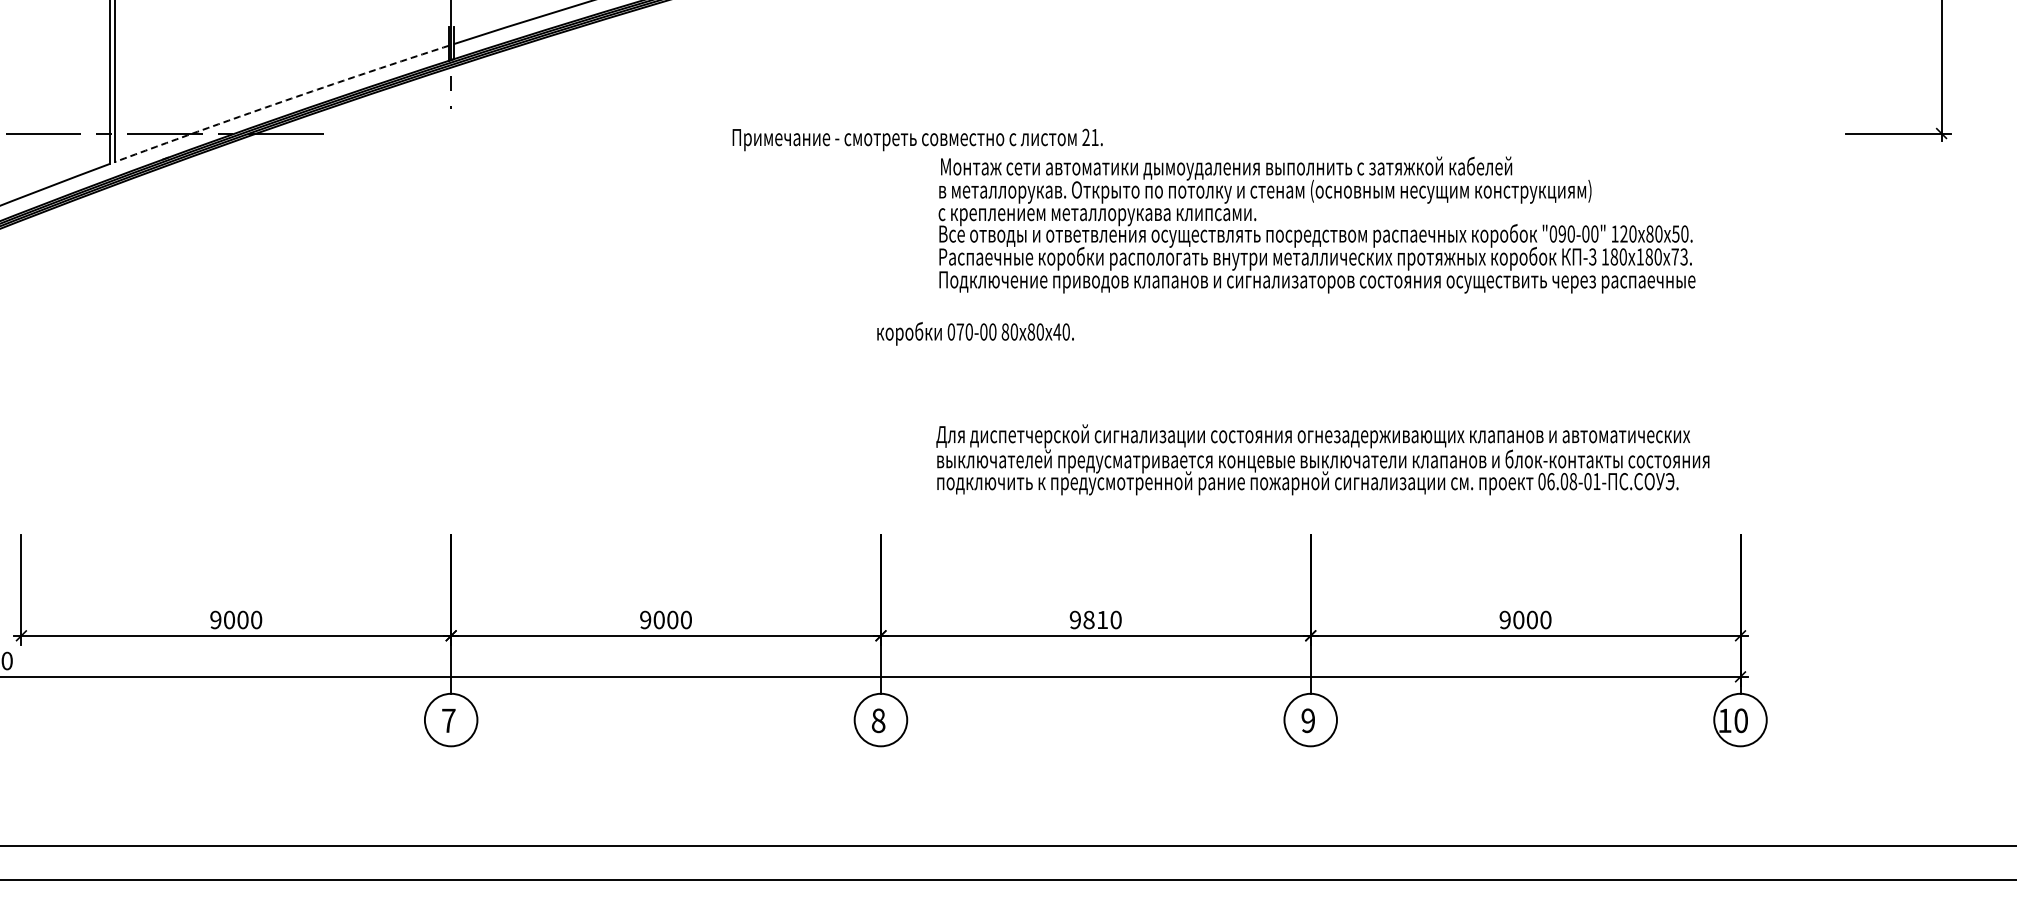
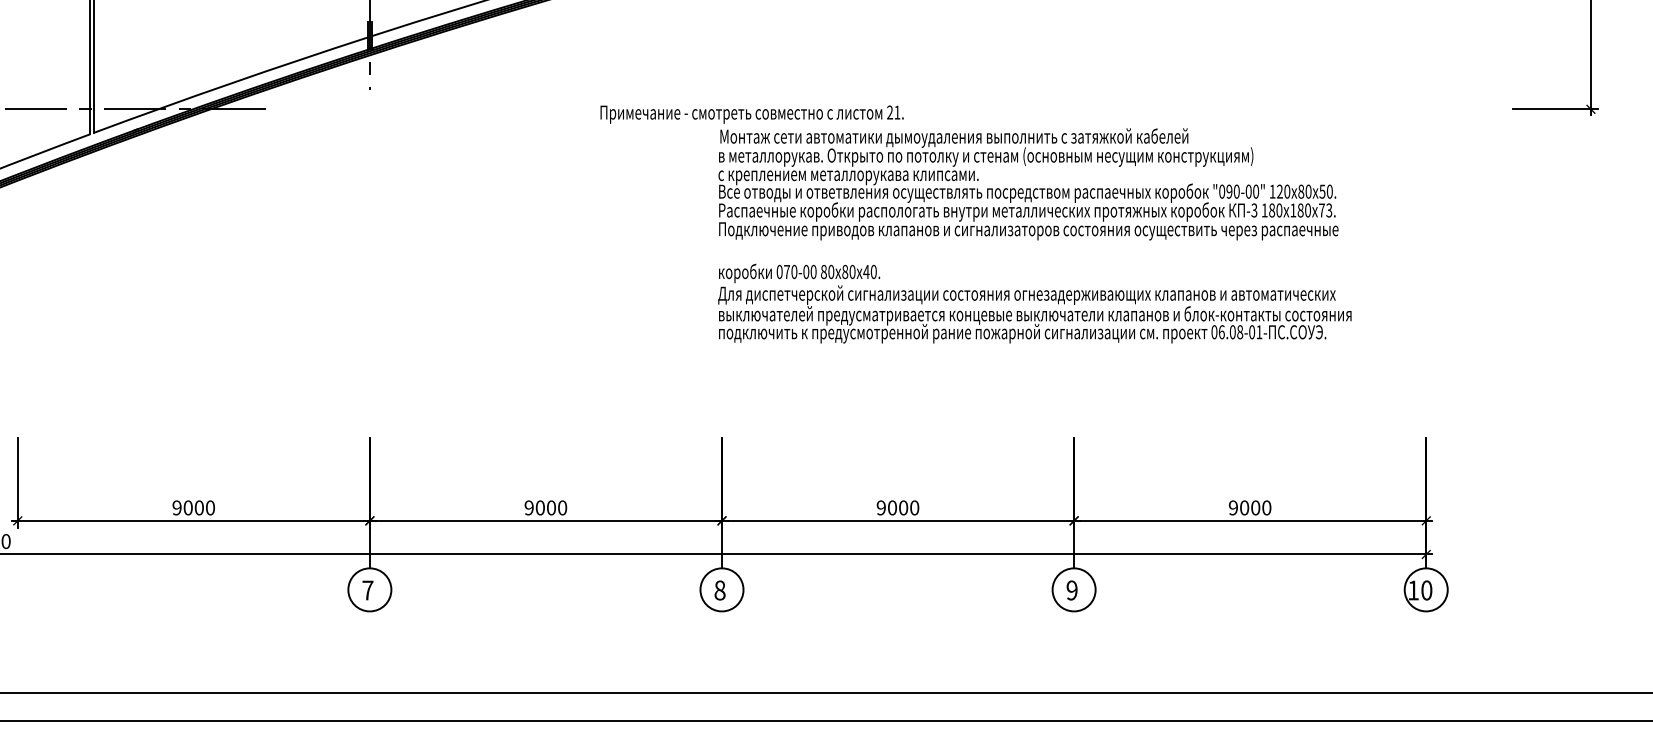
arc: (281, 102) -> (230, 83), dashed -> solid
text: (1316, 224) -> (1028, 183), moved
text: (1322, 459) -> (1034, 314), moved
text: (1095, 619) -> (897, 507), 9810 -> 9000

